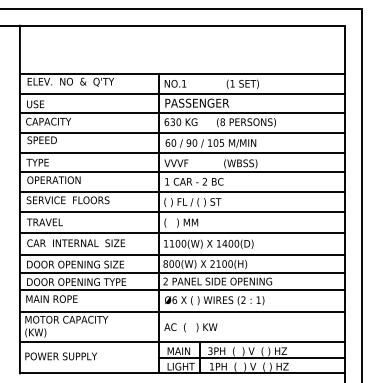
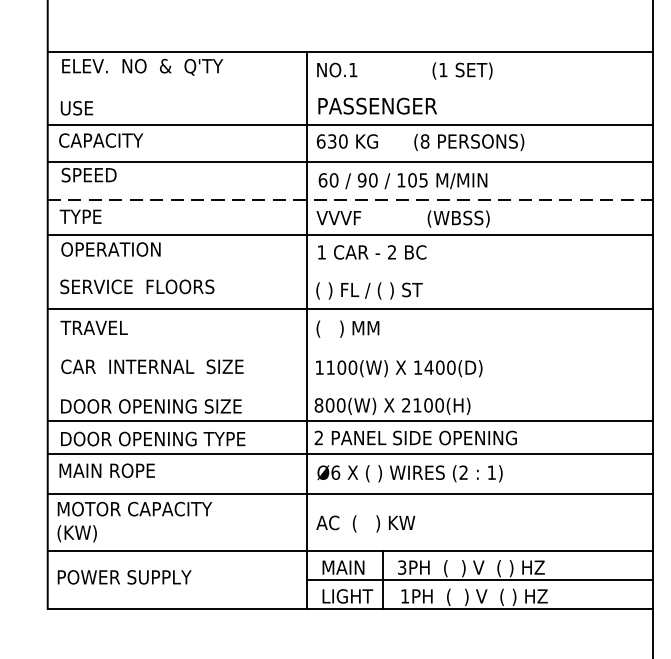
line: (182, 94) -> (350, 89), removed
line: (182, 153) -> (350, 199), solid -> dashed
line: (182, 192) -> (350, 272), removed
line: (182, 232) -> (350, 346), removed
line: (182, 255) -> (350, 389), removed

